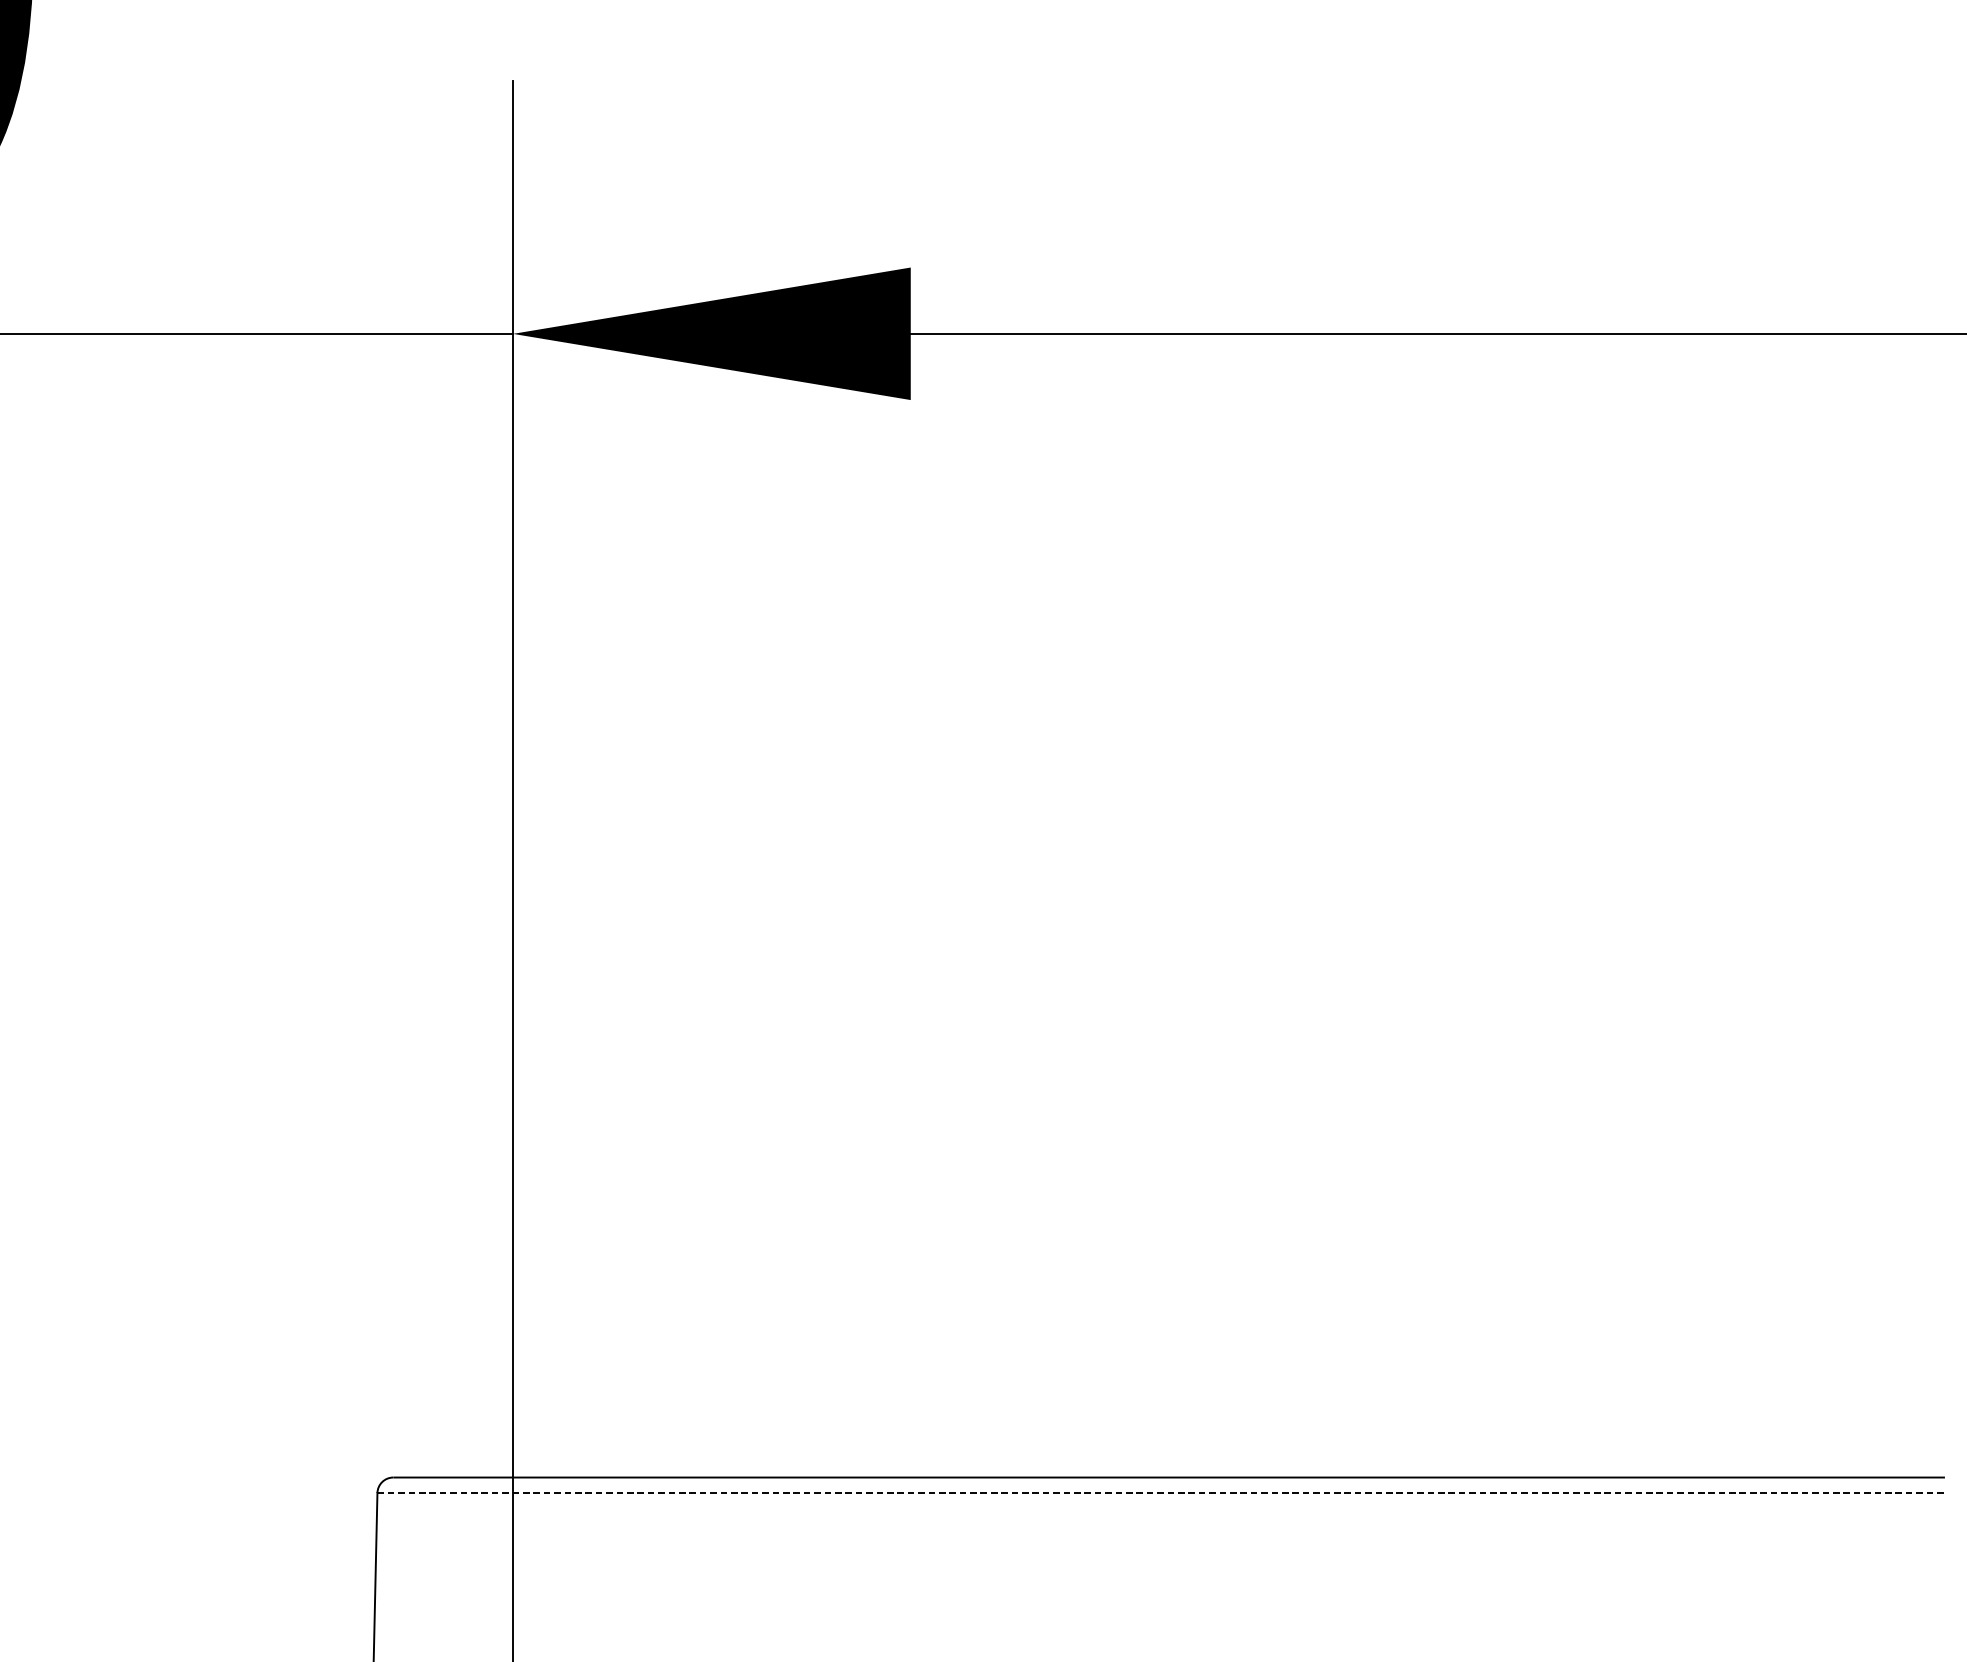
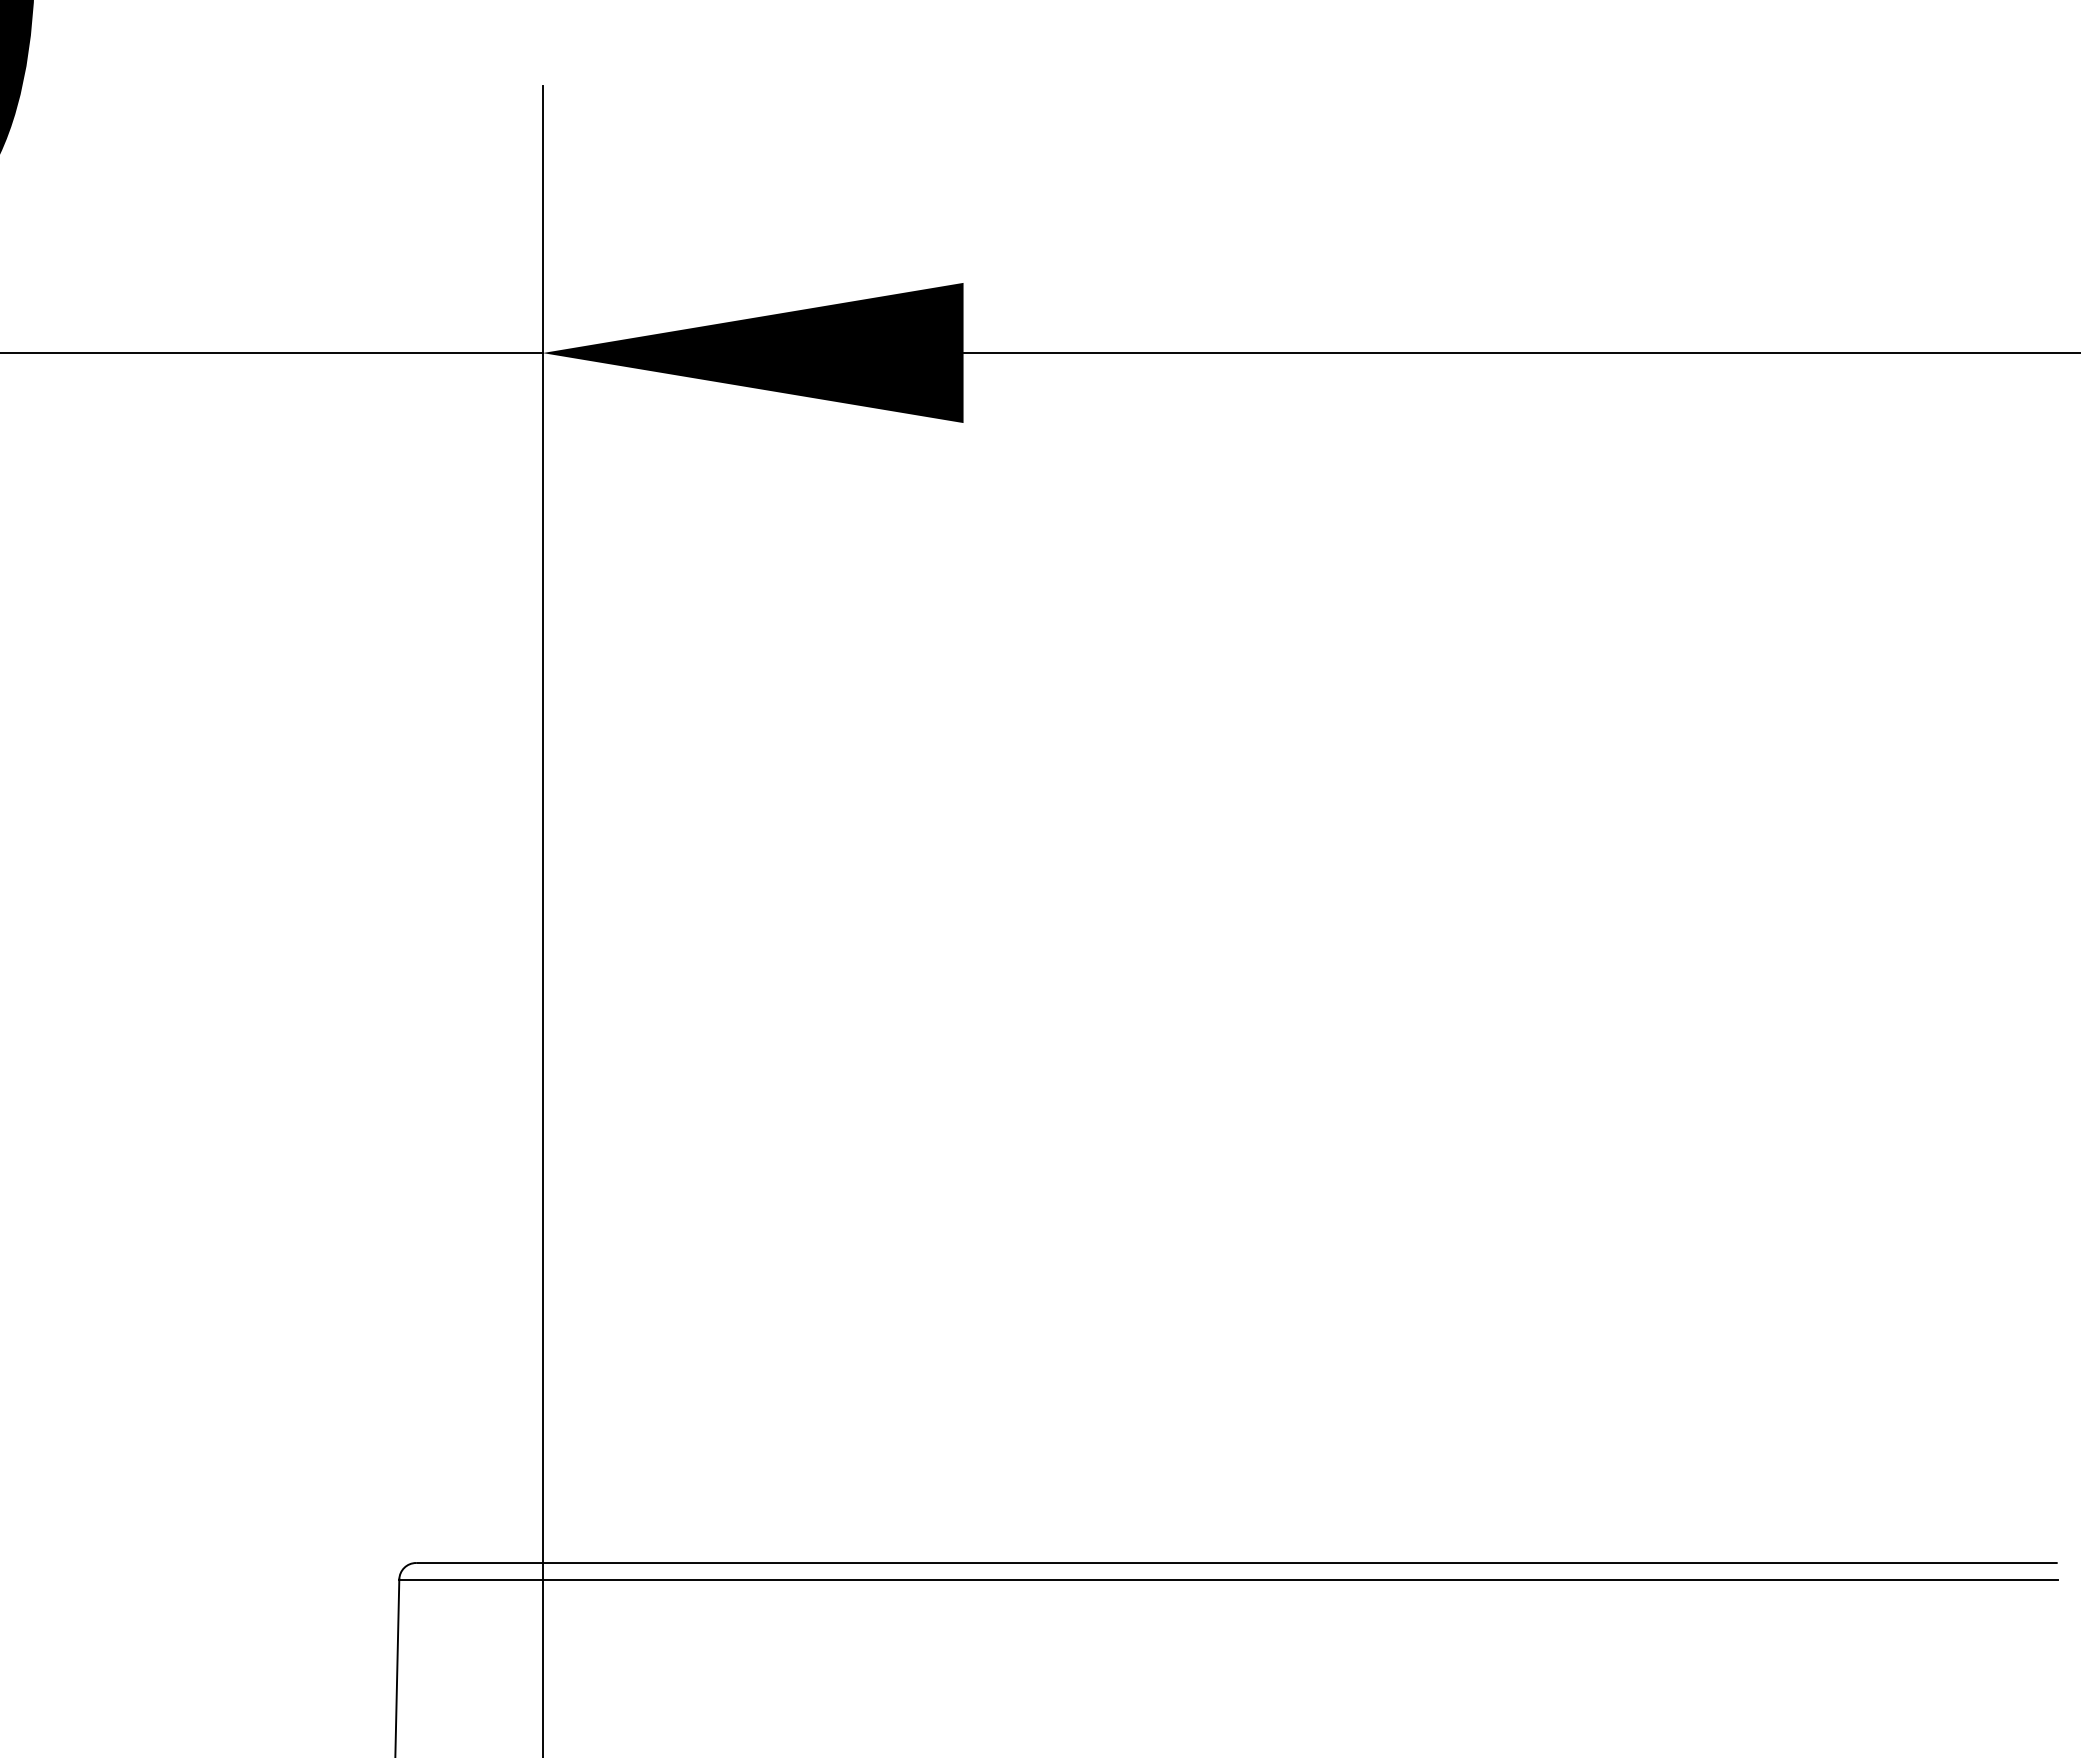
line: (1161, 1493) -> (1228, 1579), dashed -> solid

